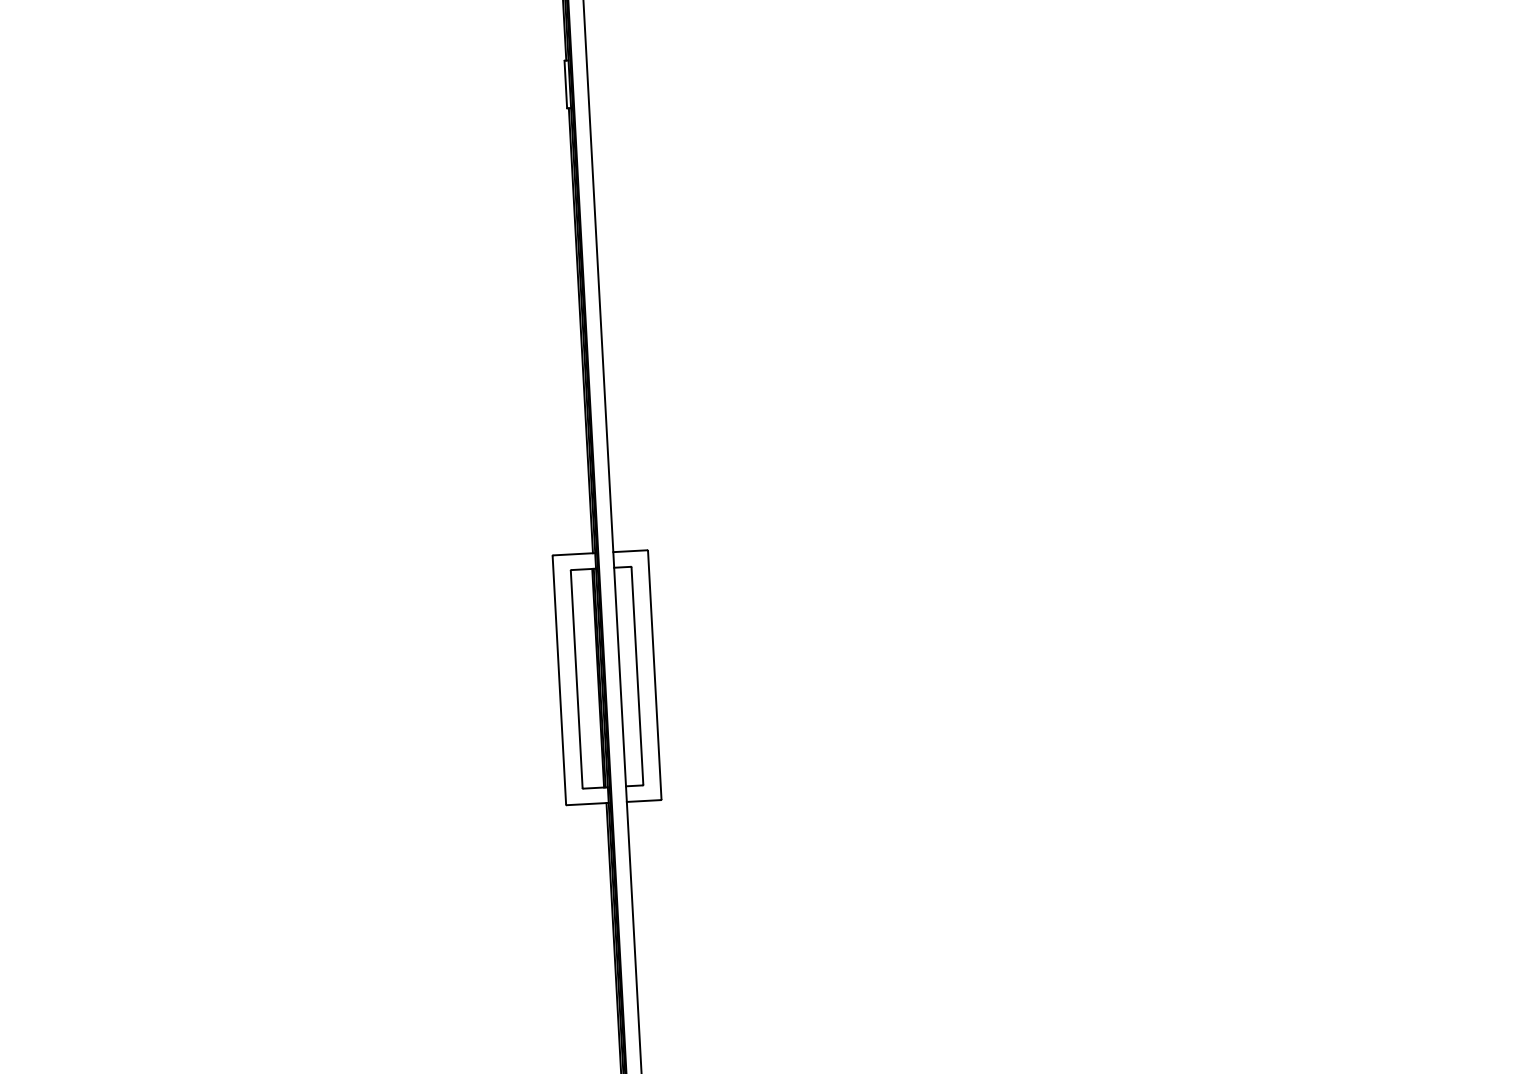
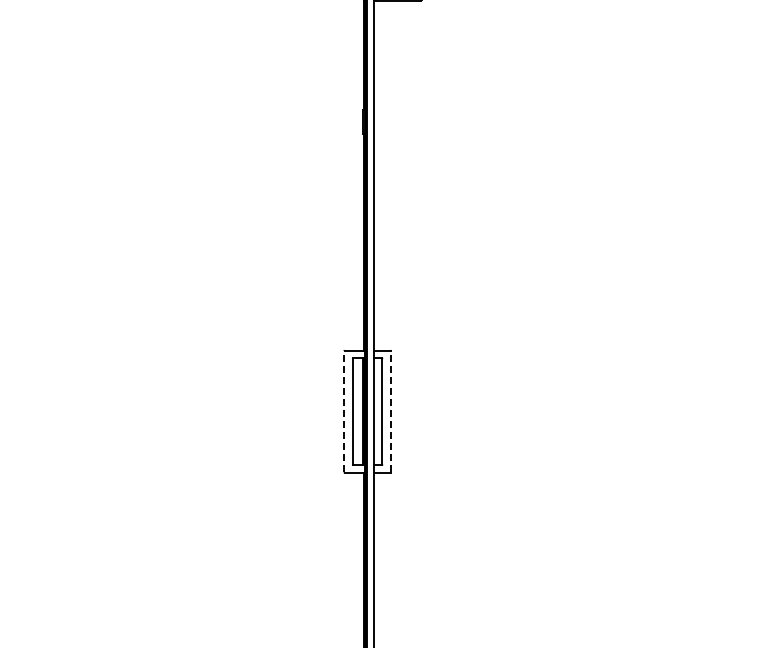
line: (653, 674) -> (390, 411), solid -> dashed
line: (559, 679) -> (344, 411), solid -> dashed

